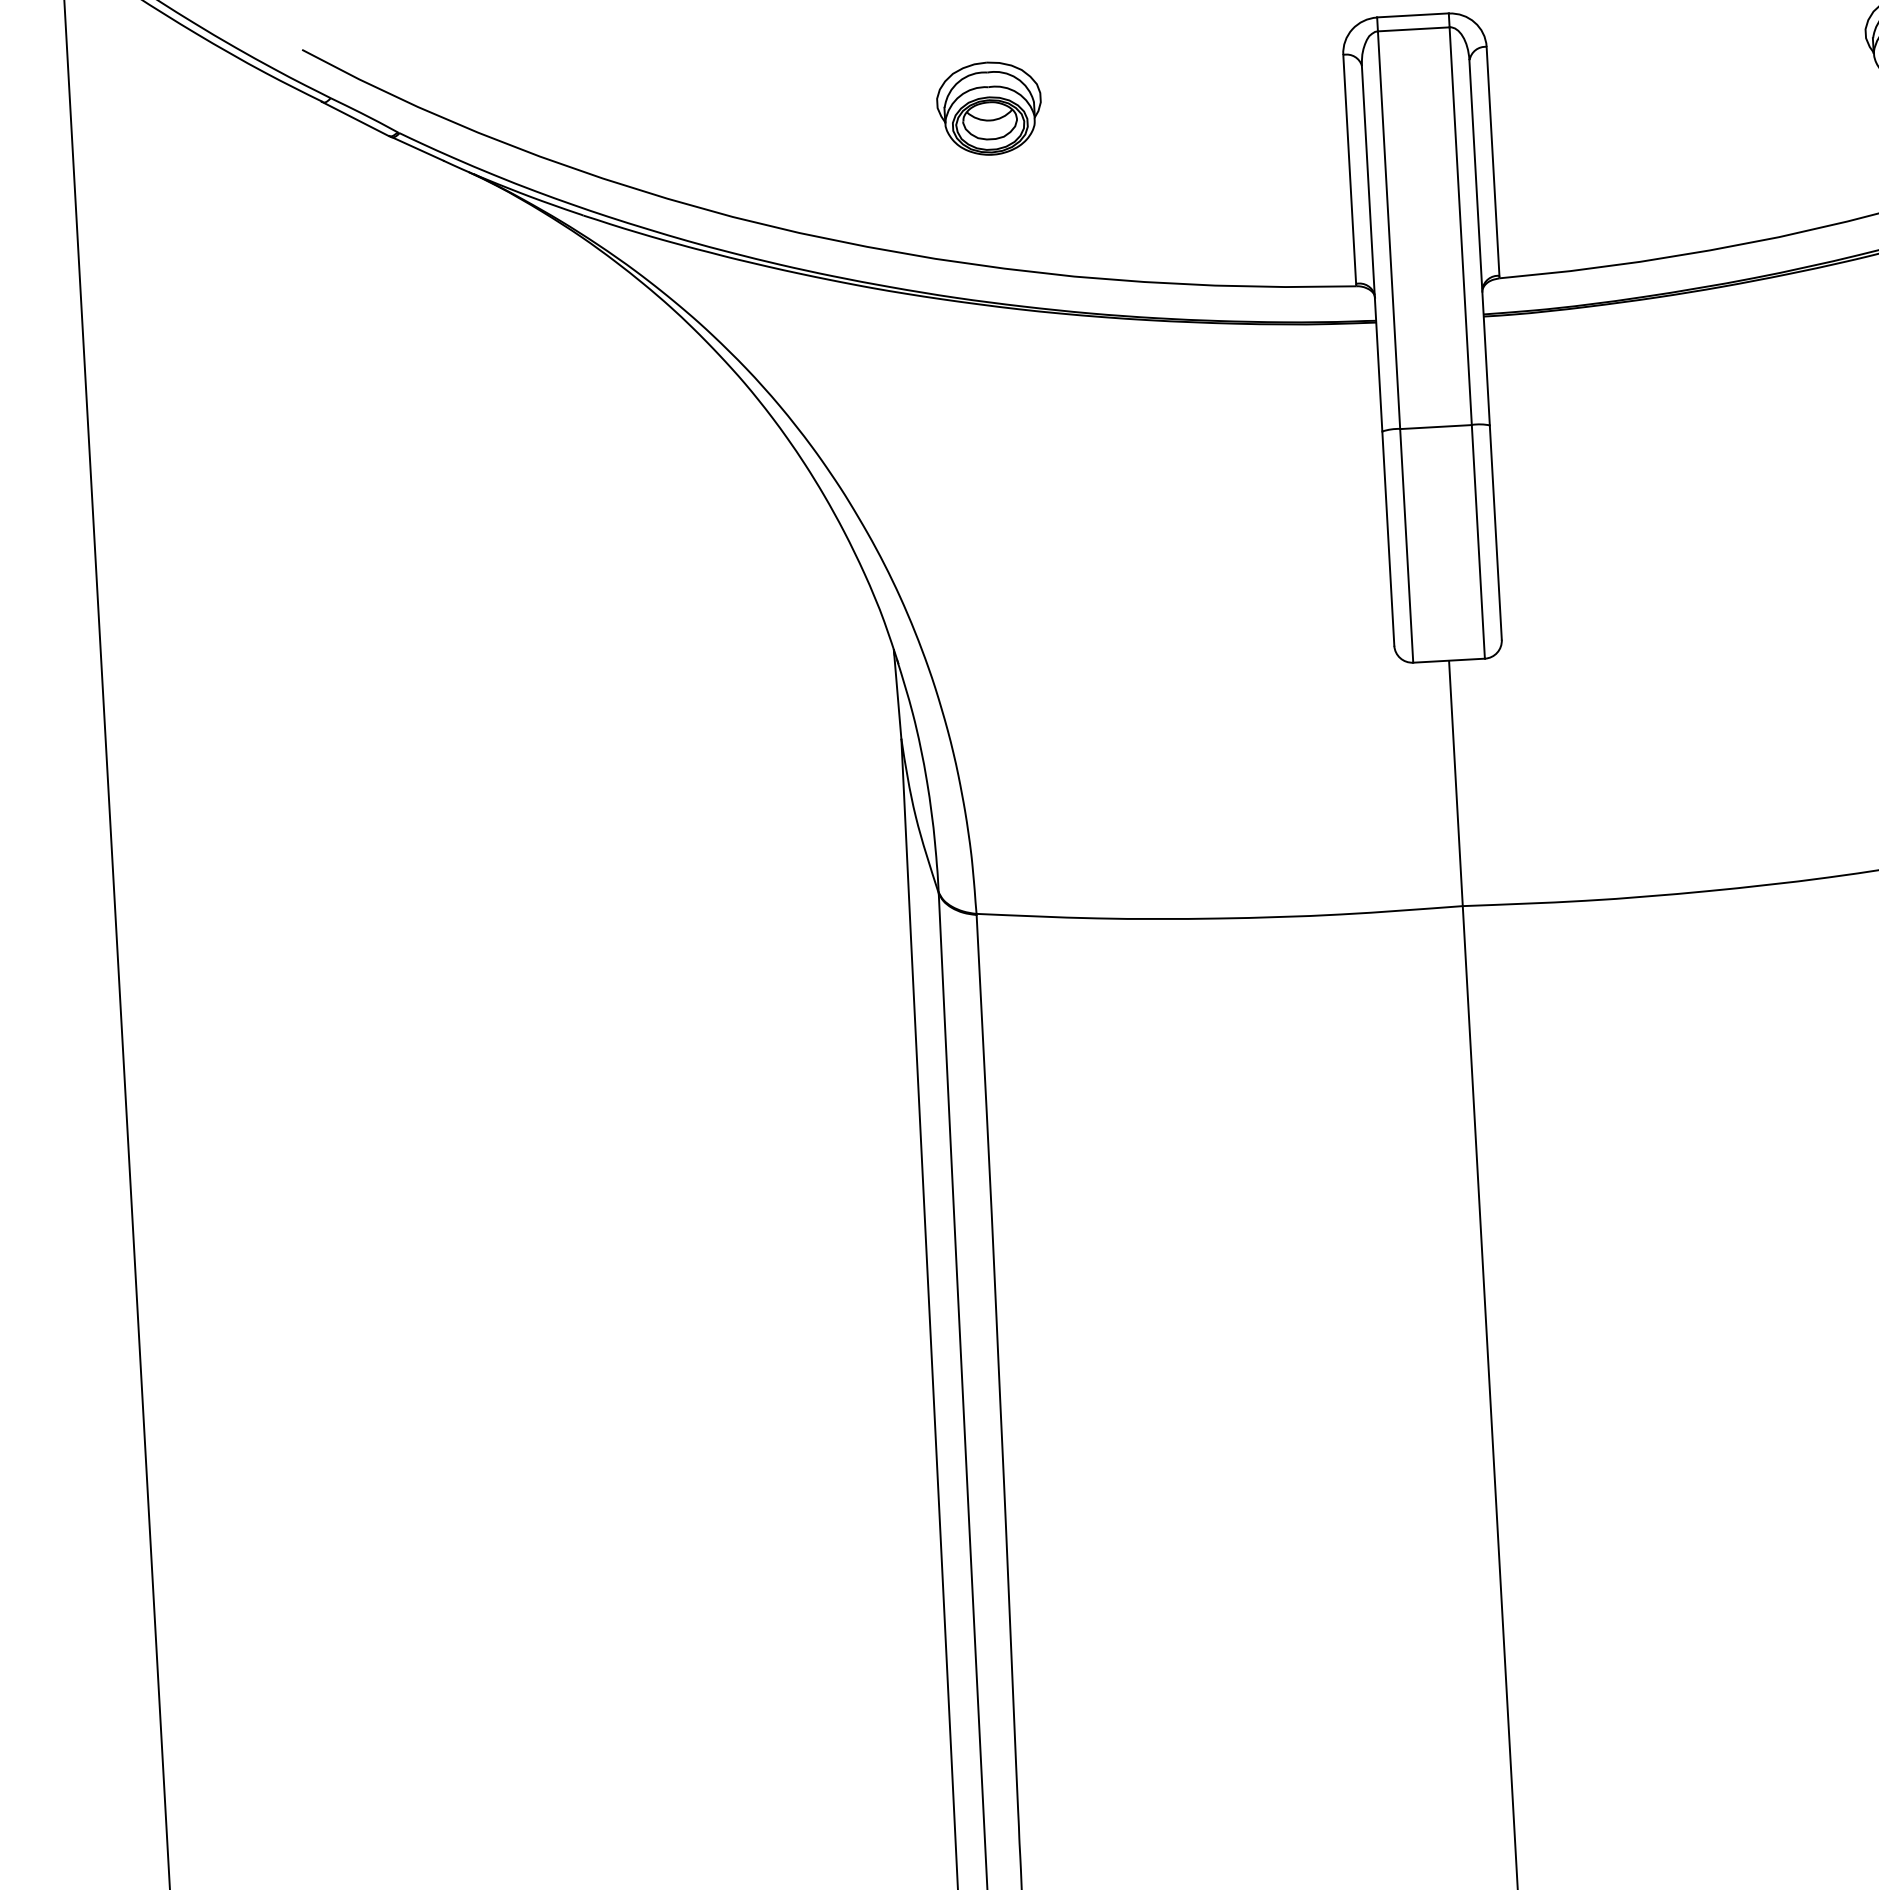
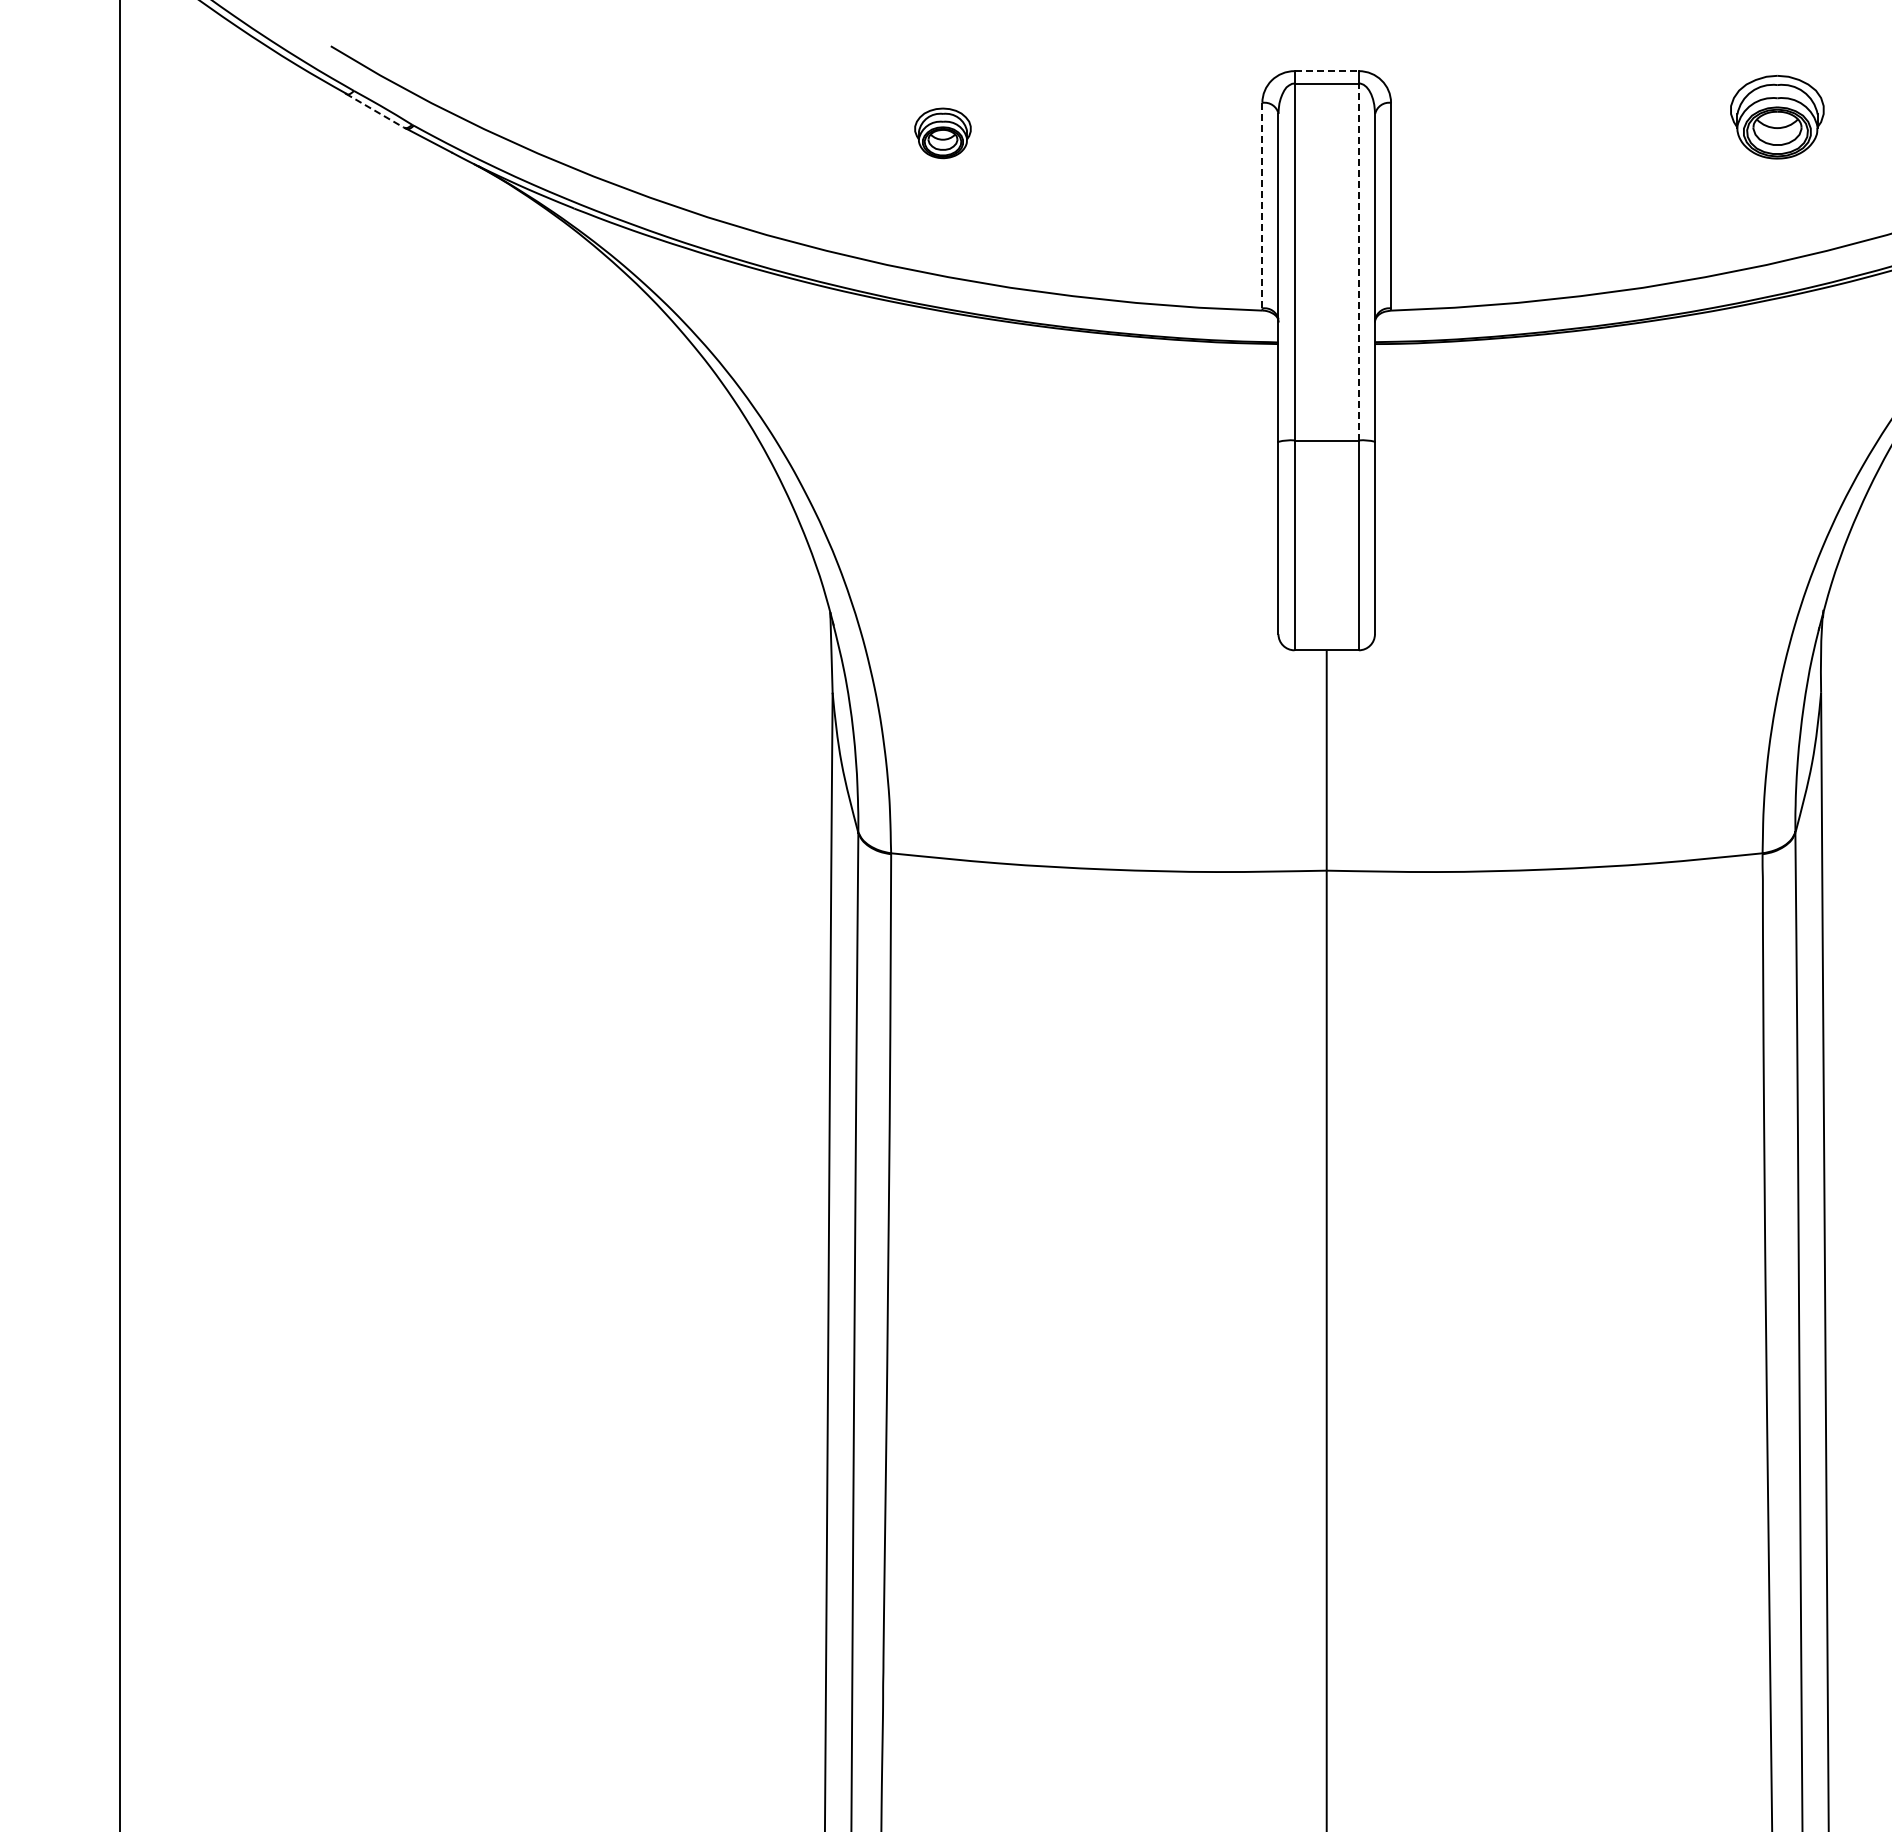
line: (1413, 15) -> (1327, 71), solid -> dashed
part: (988, 108) -> (942, 133), size x0.6
line: (354, 118) -> (374, 110), solid -> dashed
line: (1349, 169) -> (1262, 205), solid -> dashed
line: (1460, 226) -> (1358, 262), solid -> dashed

